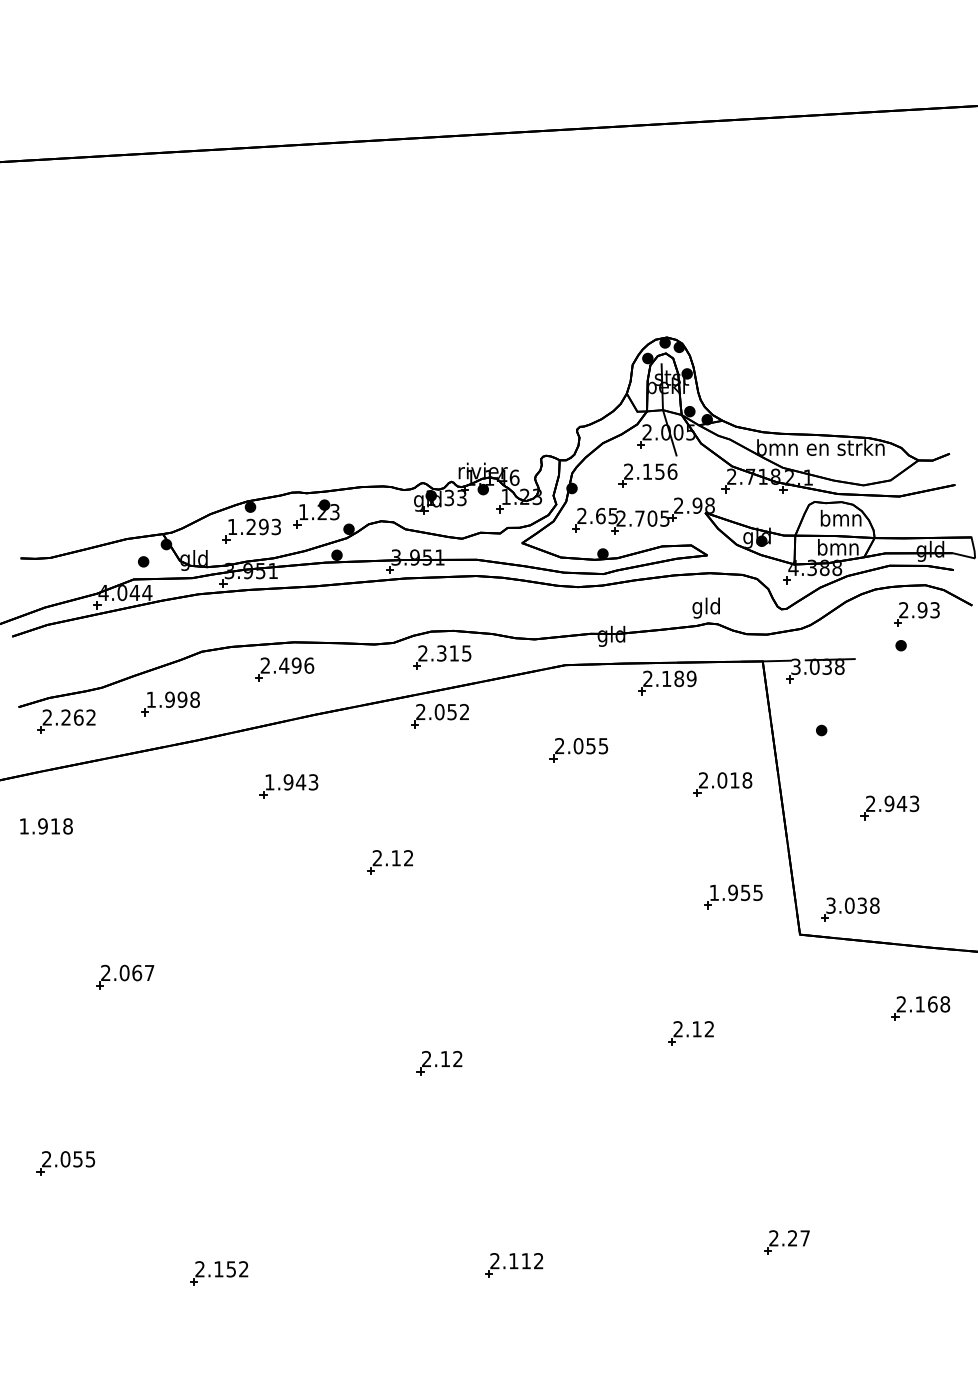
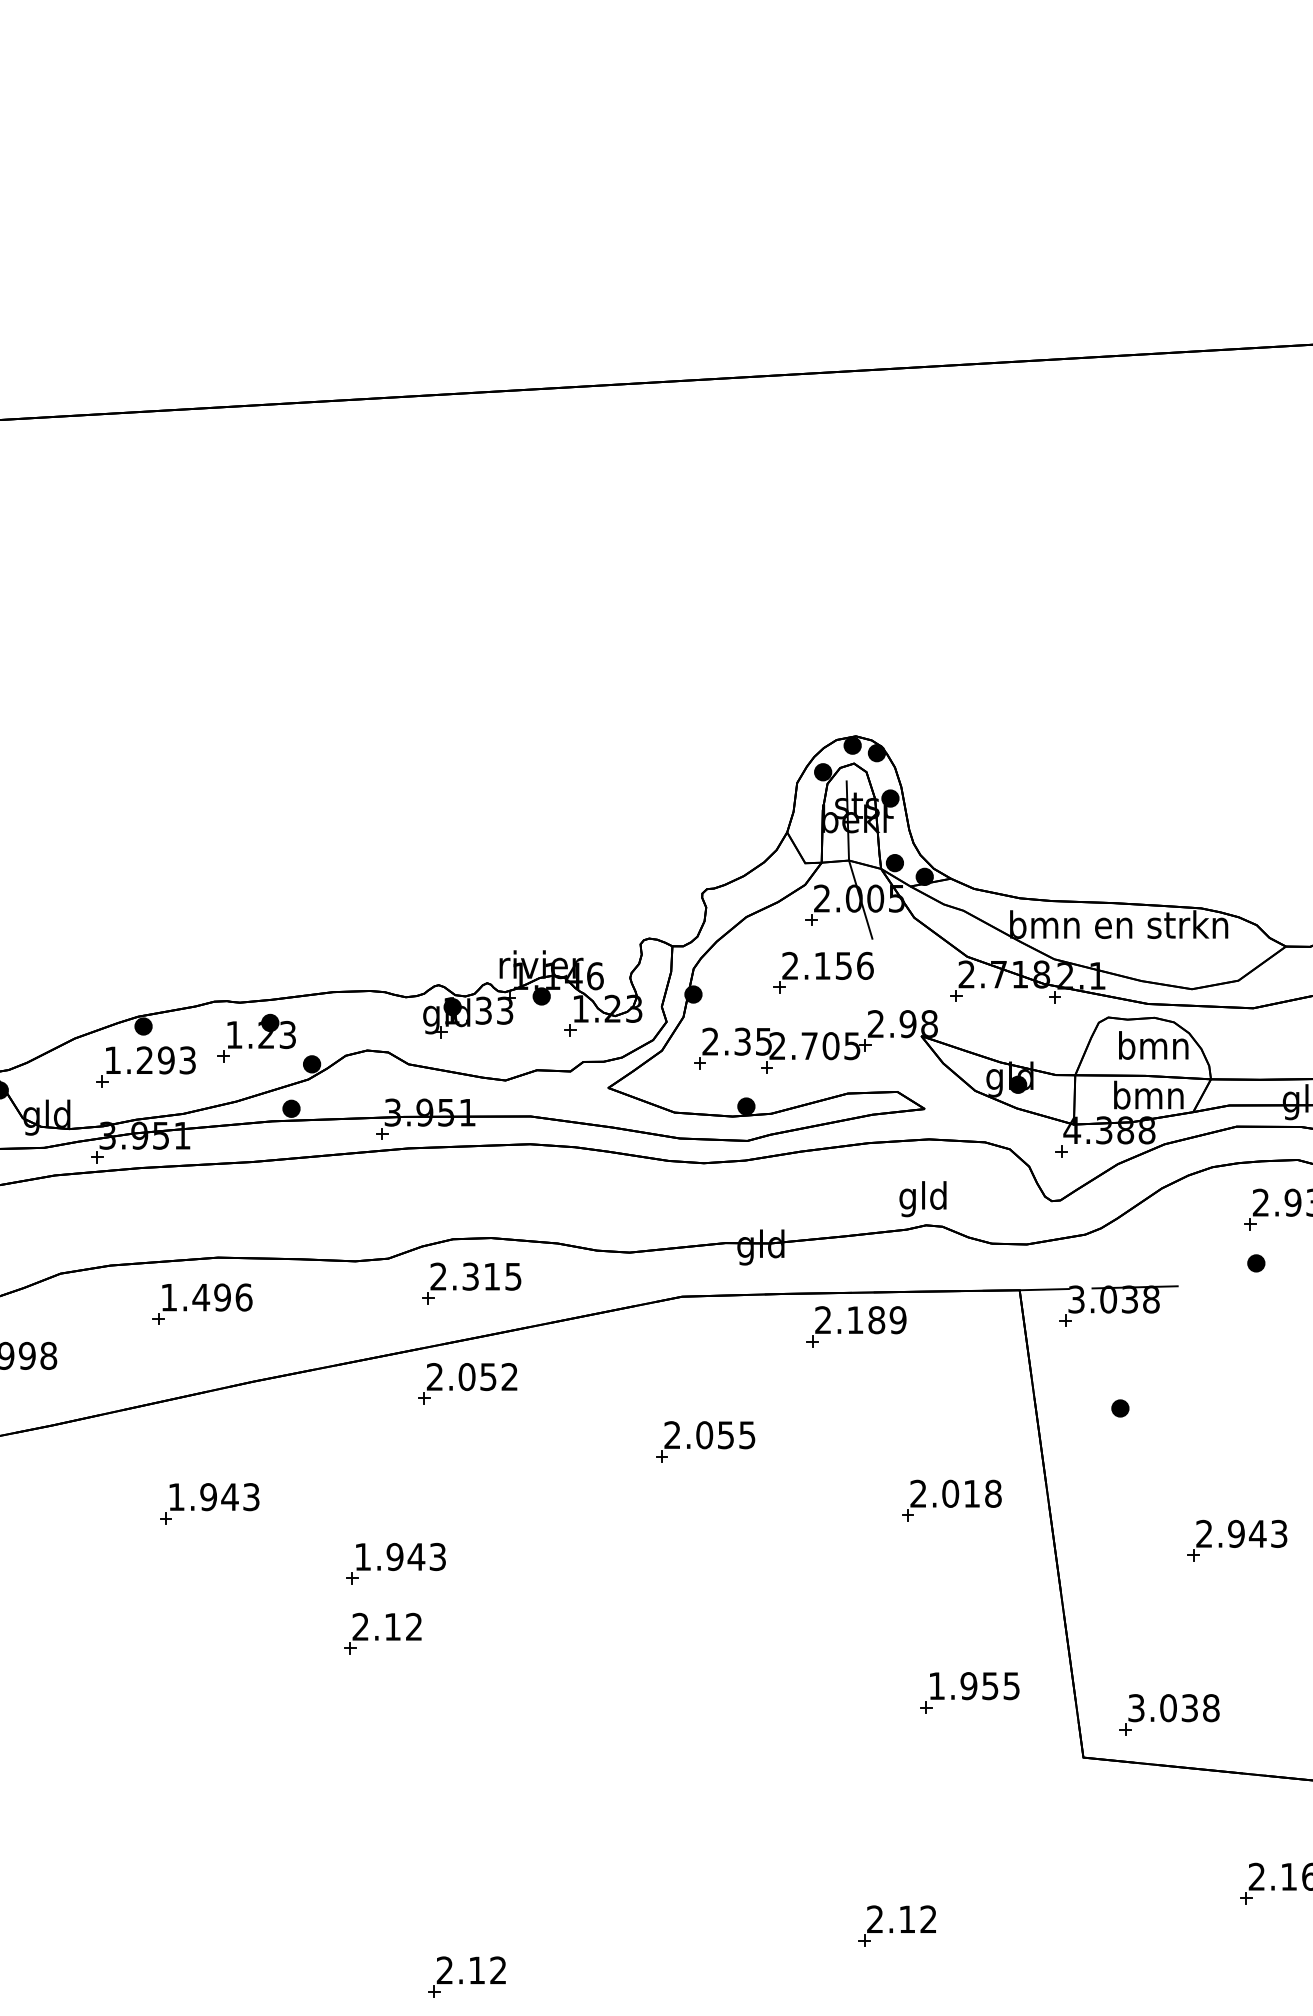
text: (600, 515) -> (742, 1040), 2.65 -> 2.35
text: (264, 665) -> (167, 1297), 2.496 -> 1.496
part: (397, 821) -> (394, 1564), added

